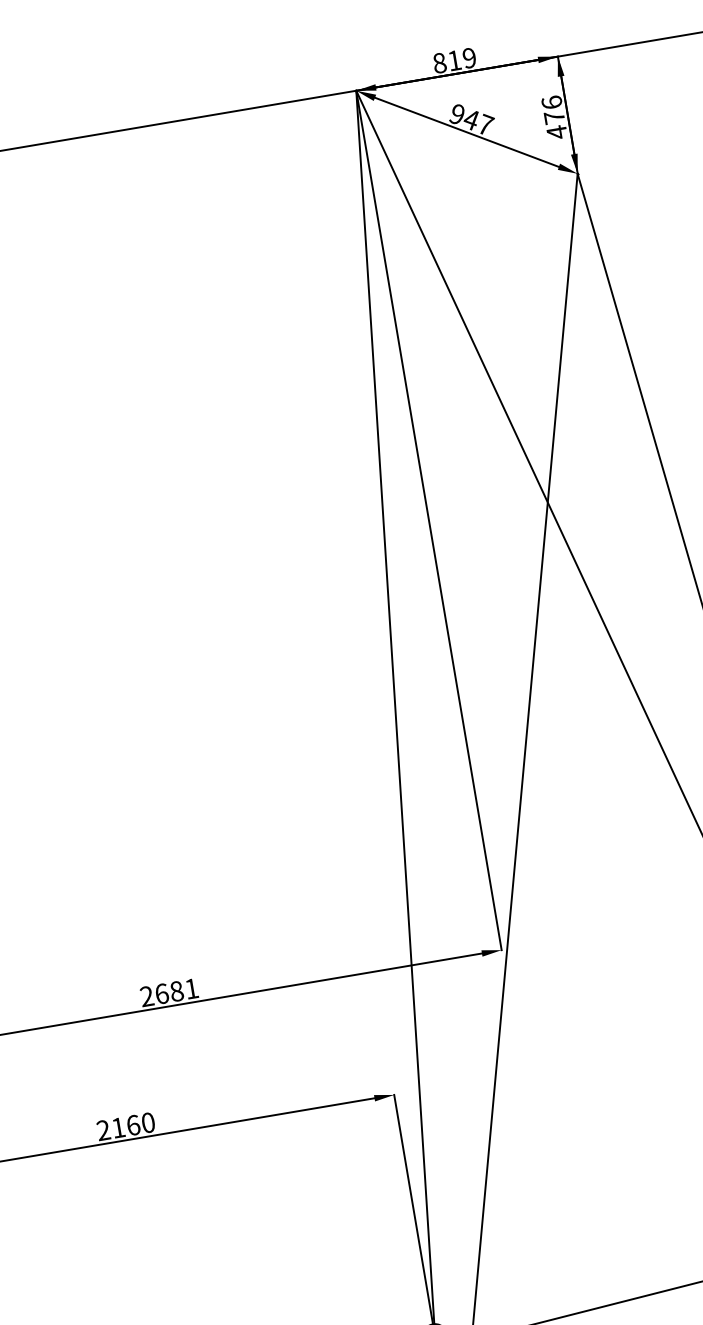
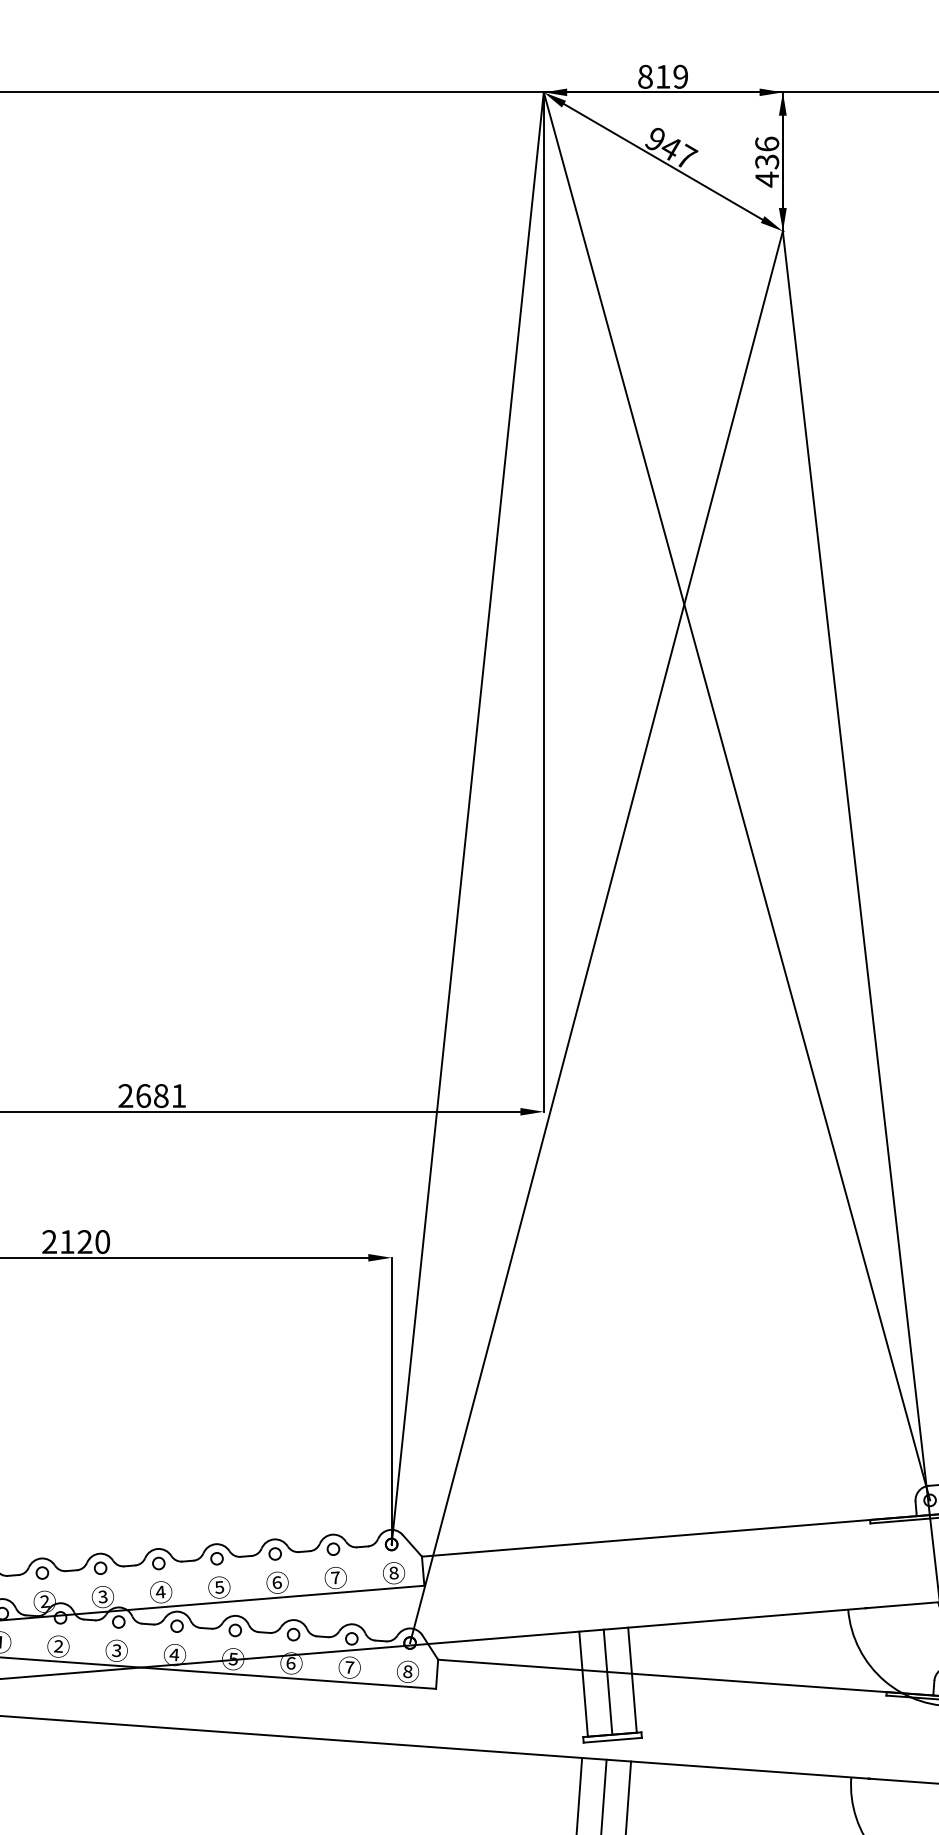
text: (554, 117) -> (767, 161), 476 -> 436
text: (133, 1125) -> (84, 1242), 2160 -> 2120

